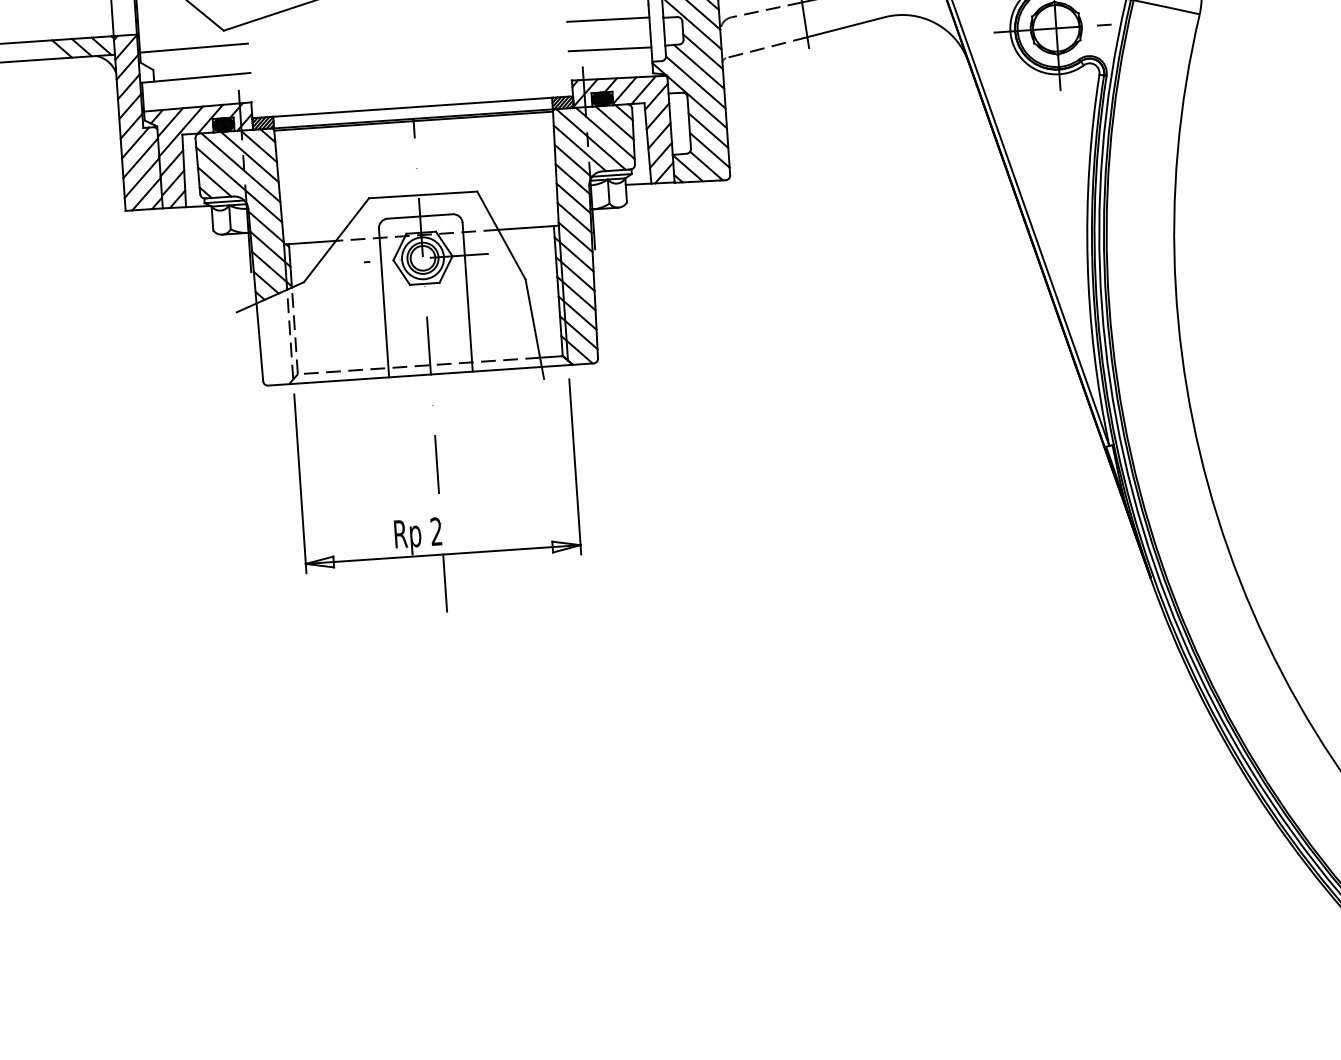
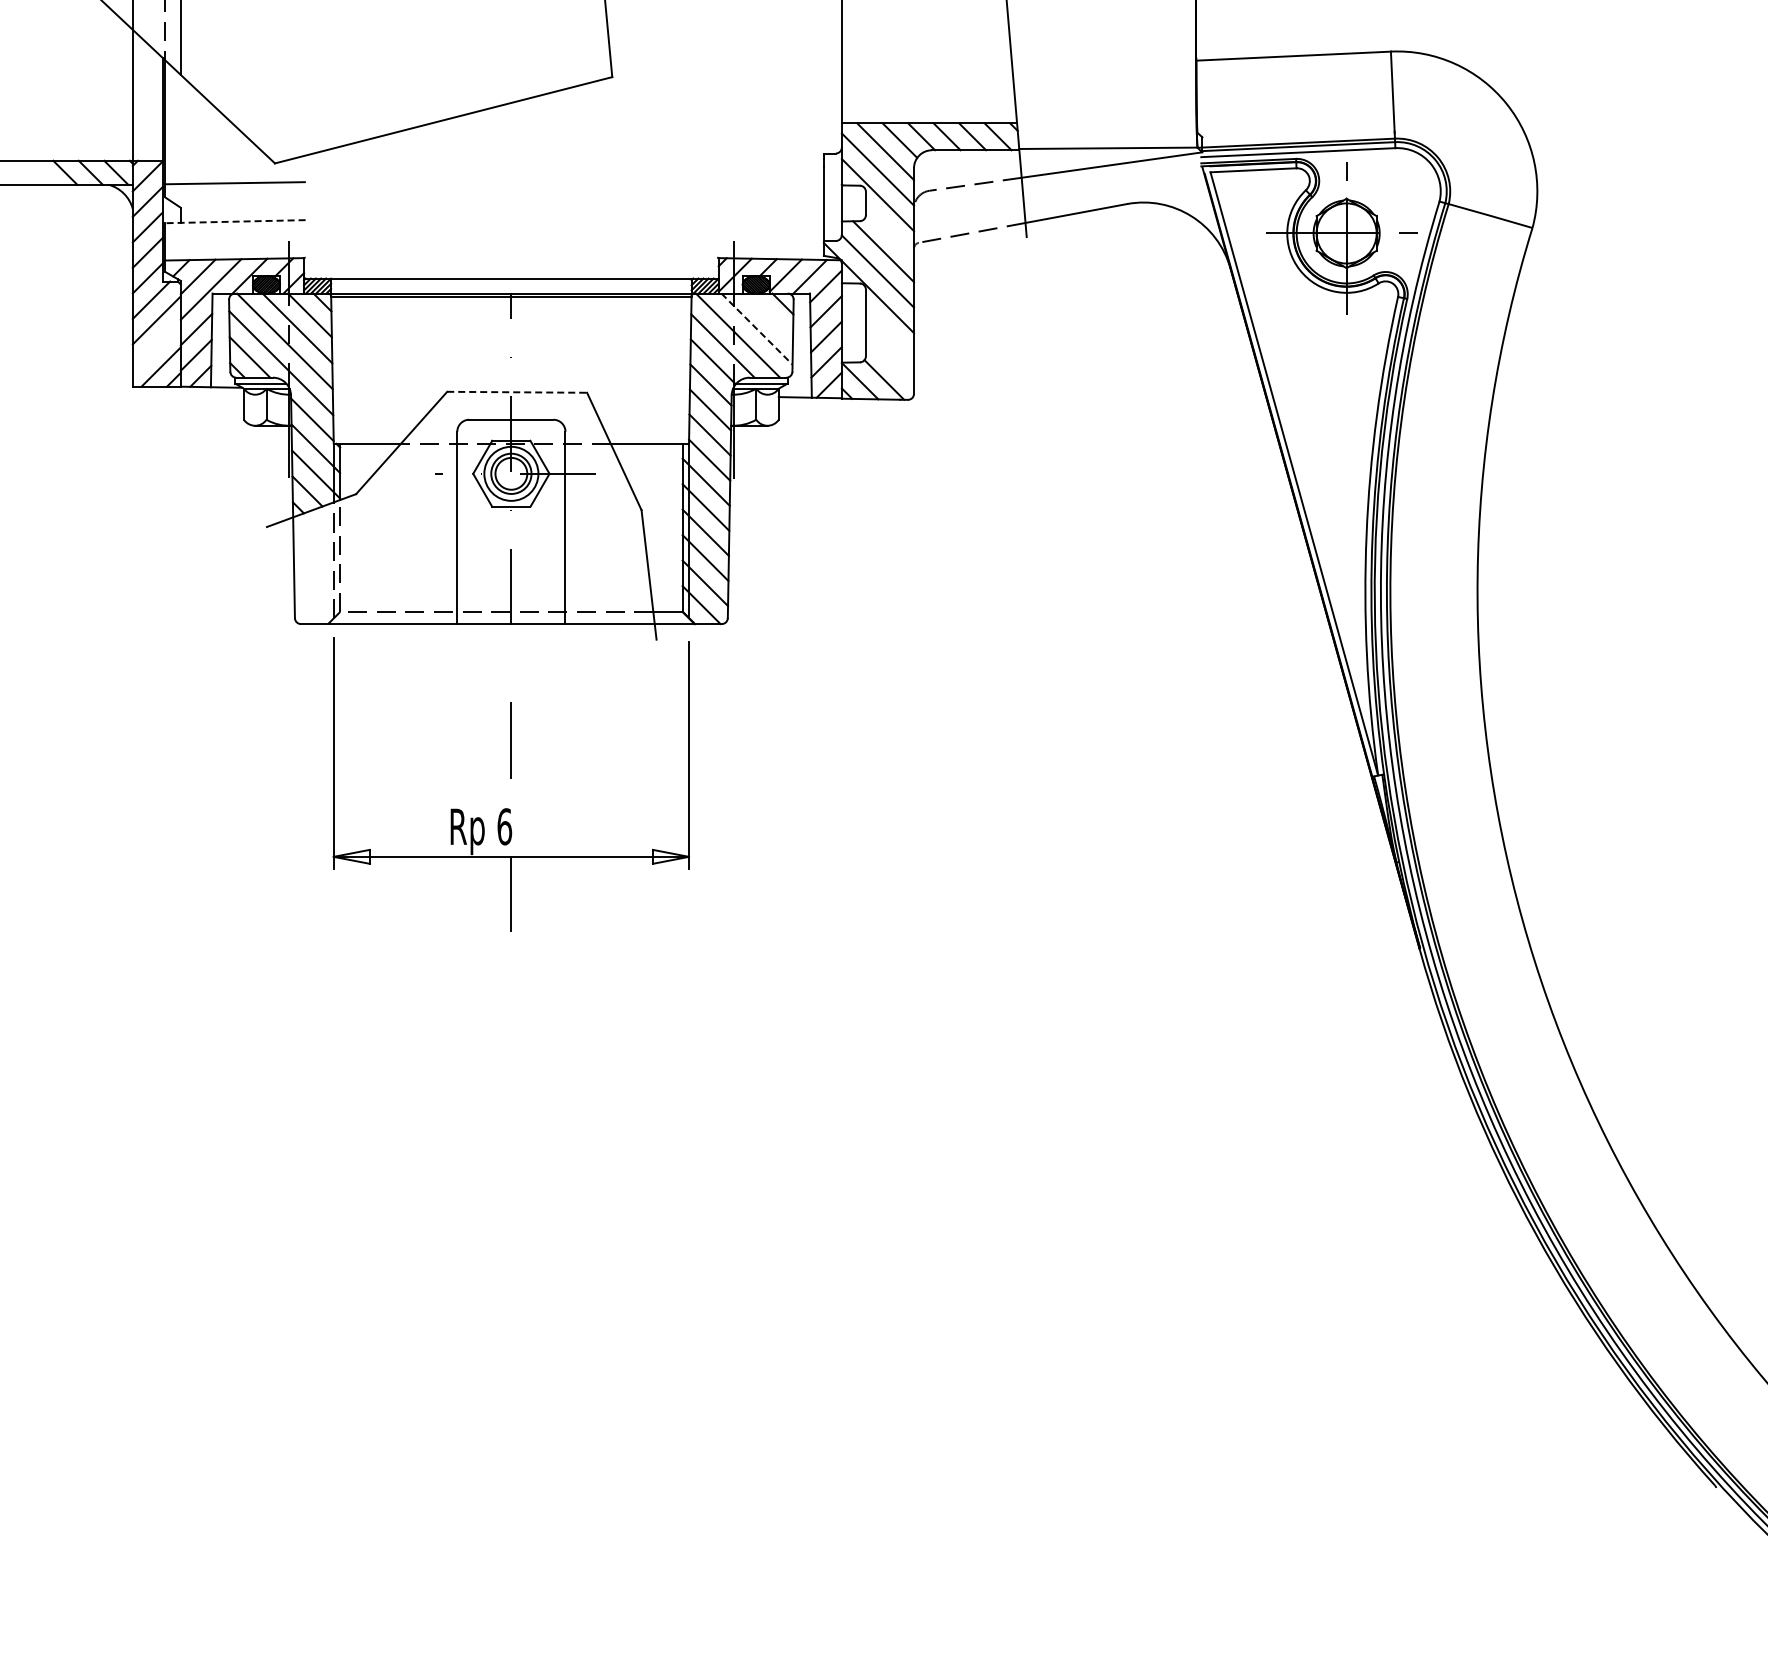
line: (608, 19) -> (770, 182), removed
line: (610, 49) -> (770, 221), removed
line: (702, 51) -> (889, 232), removed
line: (195, 77) -> (234, 221), solid -> dashed
line: (615, 122) -> (770, 316), removed
line: (708, 130) -> (889, 334), removed
line: (605, 133) -> (757, 329), solid -> dashed
line: (709, 150) -> (889, 360), removed
line: (141, 177) -> (156, 345), removed
line: (423, 195) -> (517, 392), solid -> dashed
text: (436, 531) -> (504, 826), 2 -> 6

